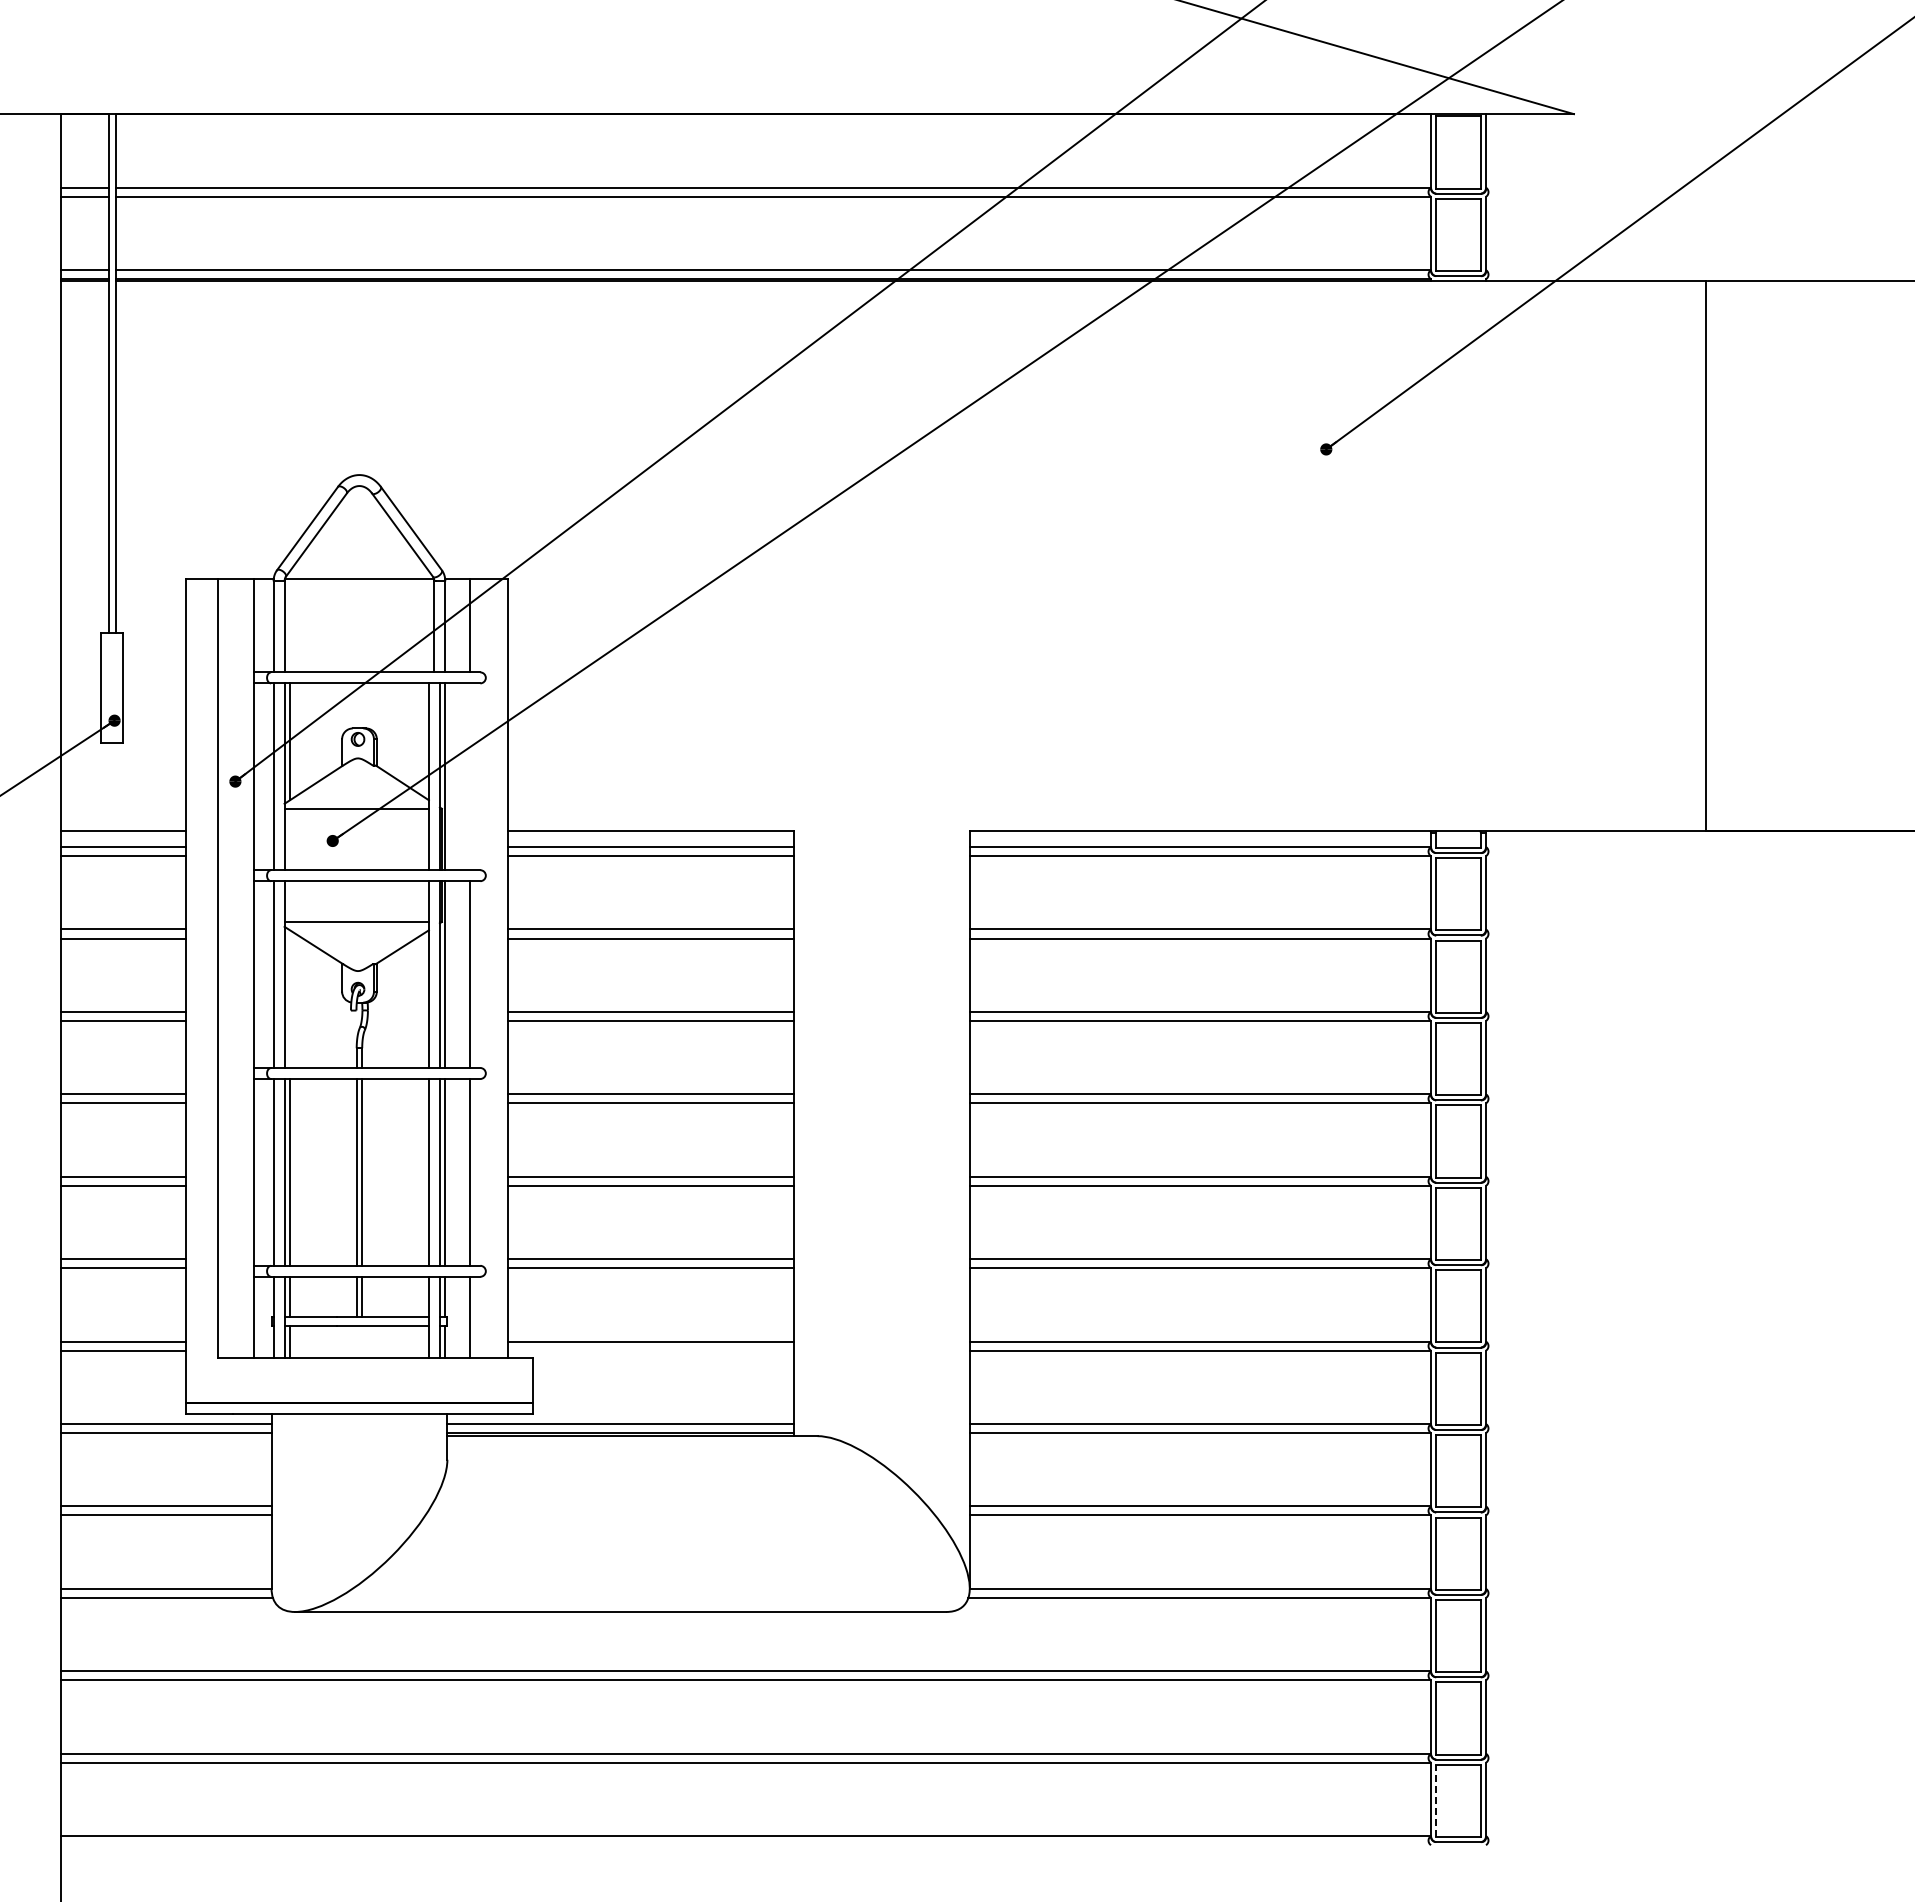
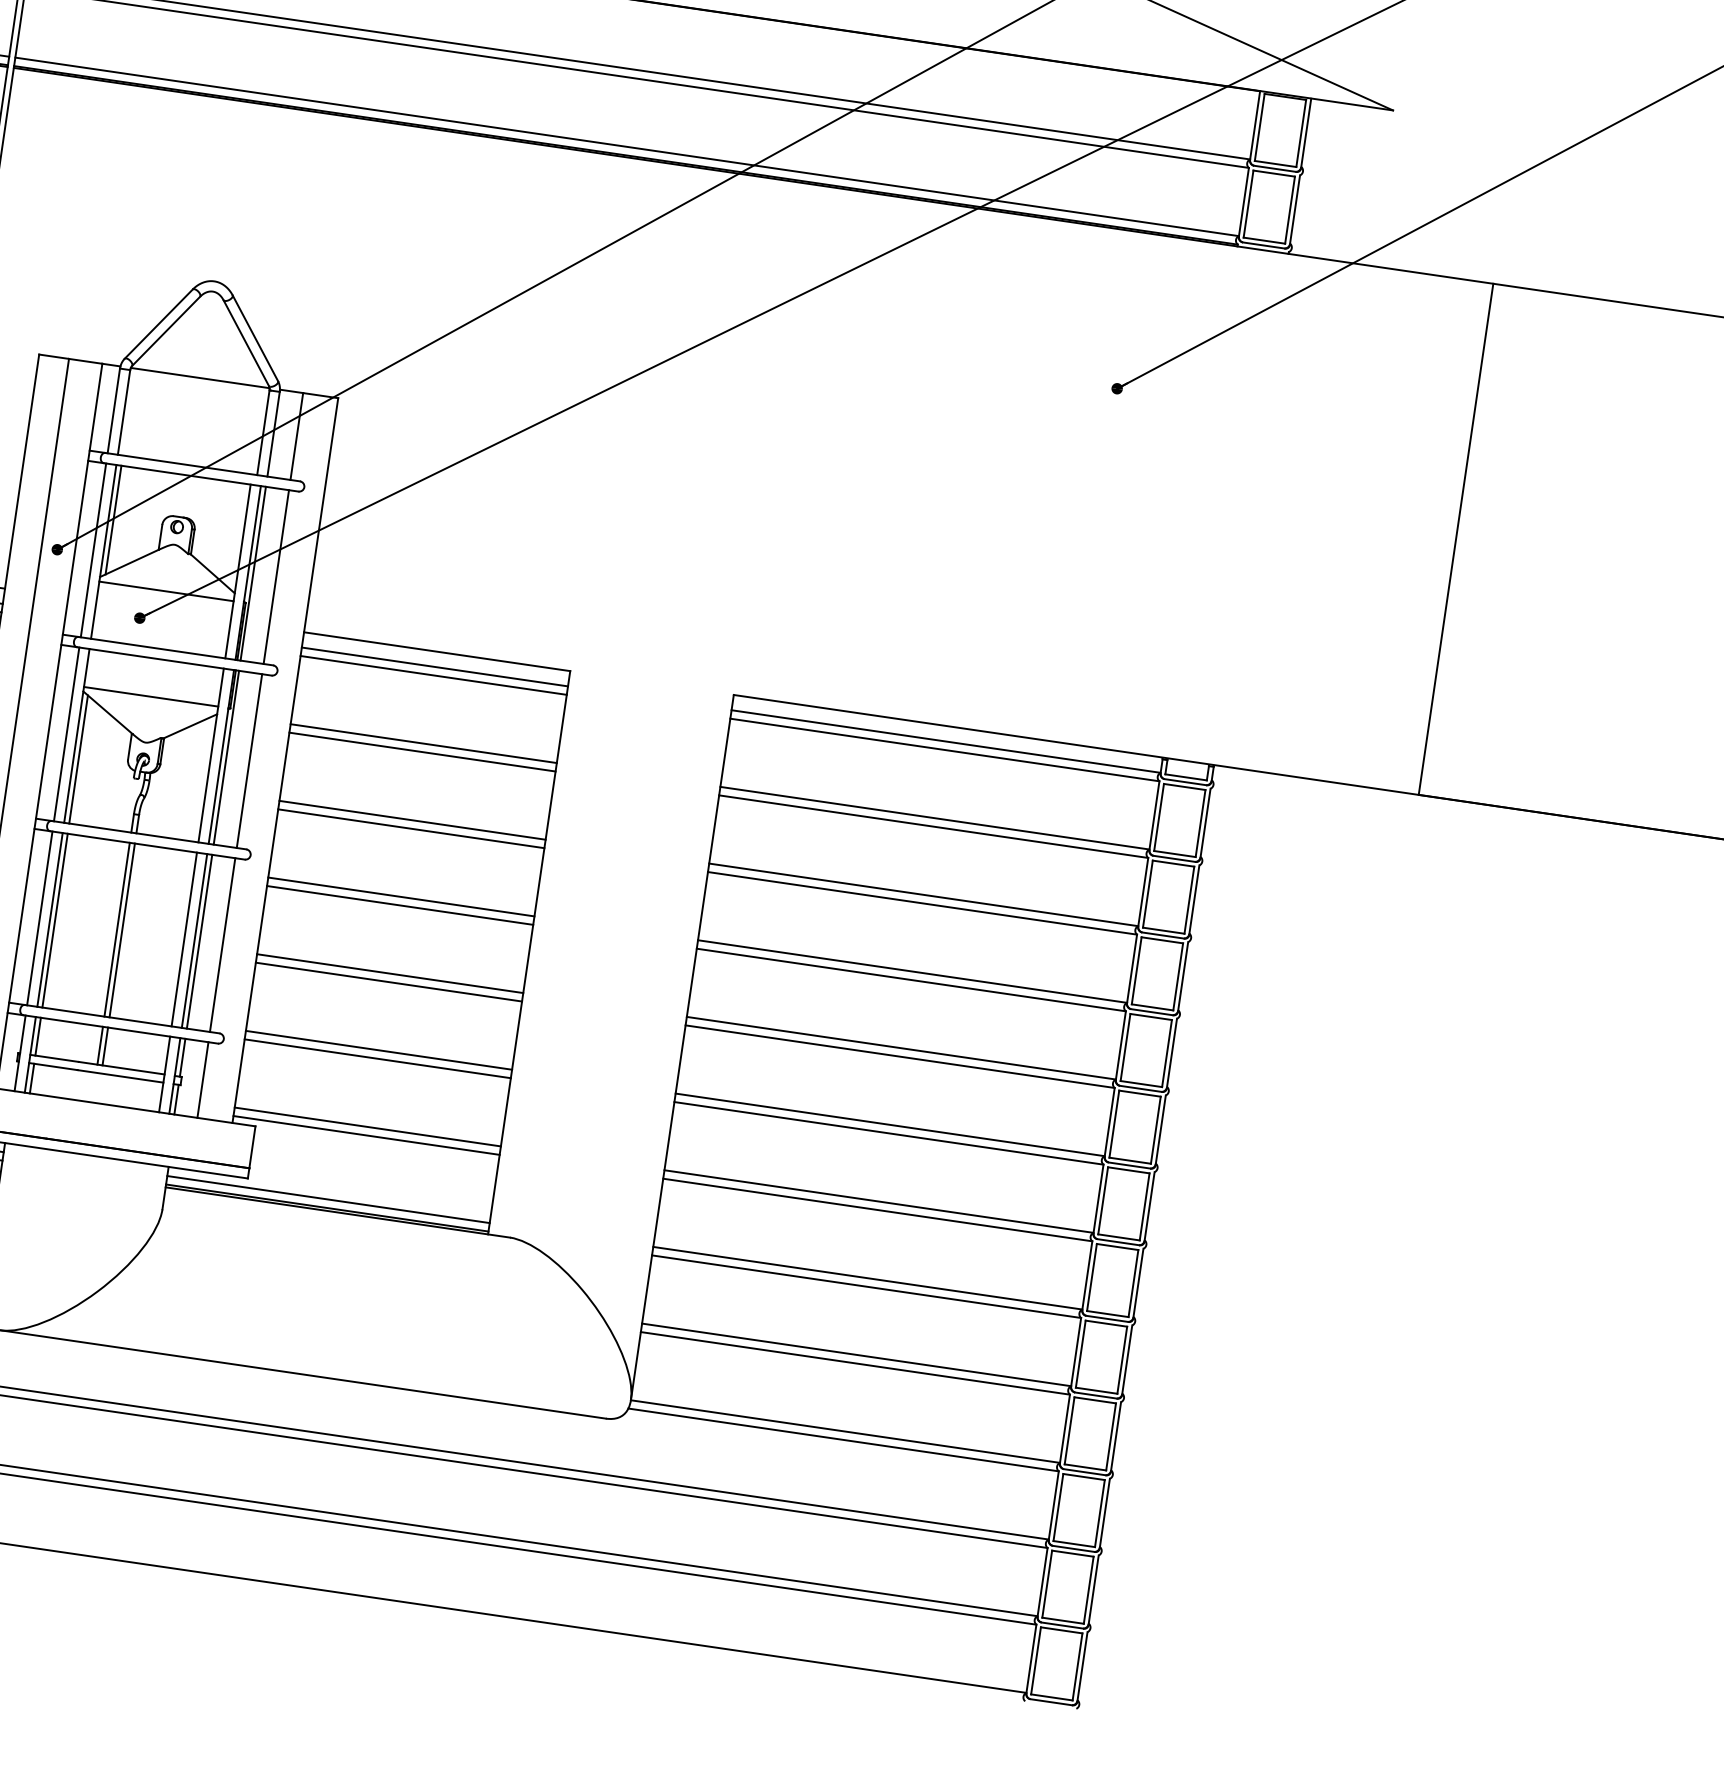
line: (470, 776) -> (276, 576), added
line: (290, 999) -> (78, 759), added
line: (650, 1350) -> (366, 1135), added
line: (1436, 1800) -> (1036, 1660), dashed -> solid

